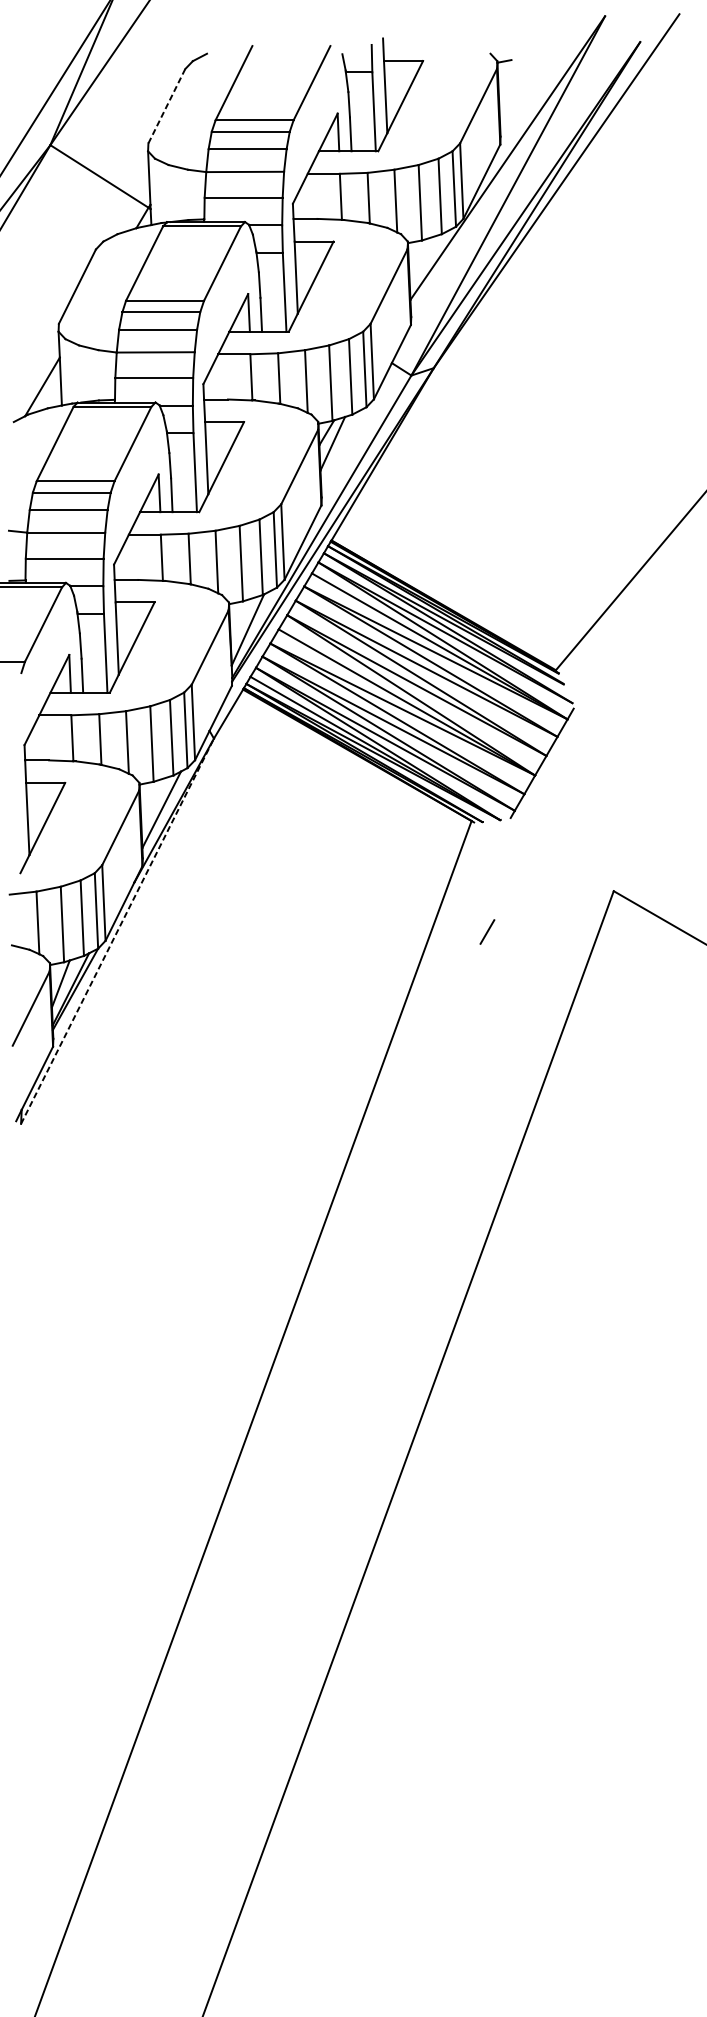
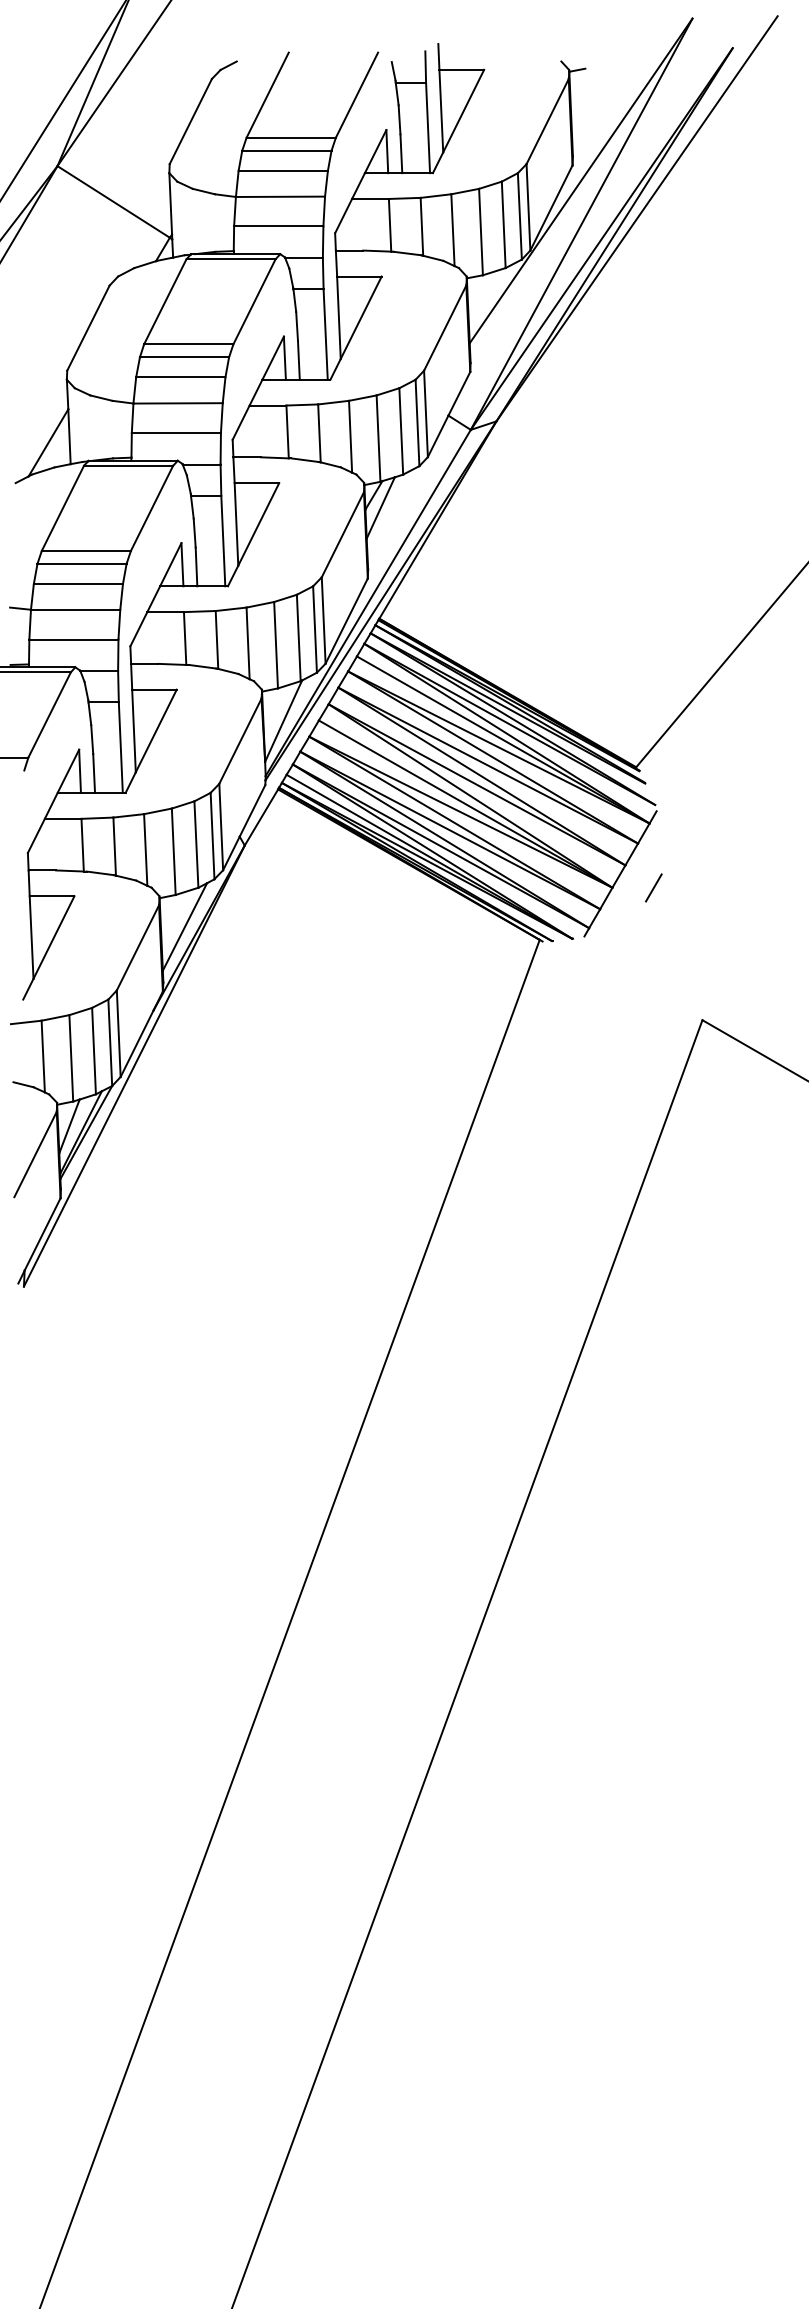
line: (166, 106) -> (190, 121), dashed -> solid
line: (117, 931) -> (134, 1066), dashed -> solid
line: (487, 931) -> (653, 887), moved

